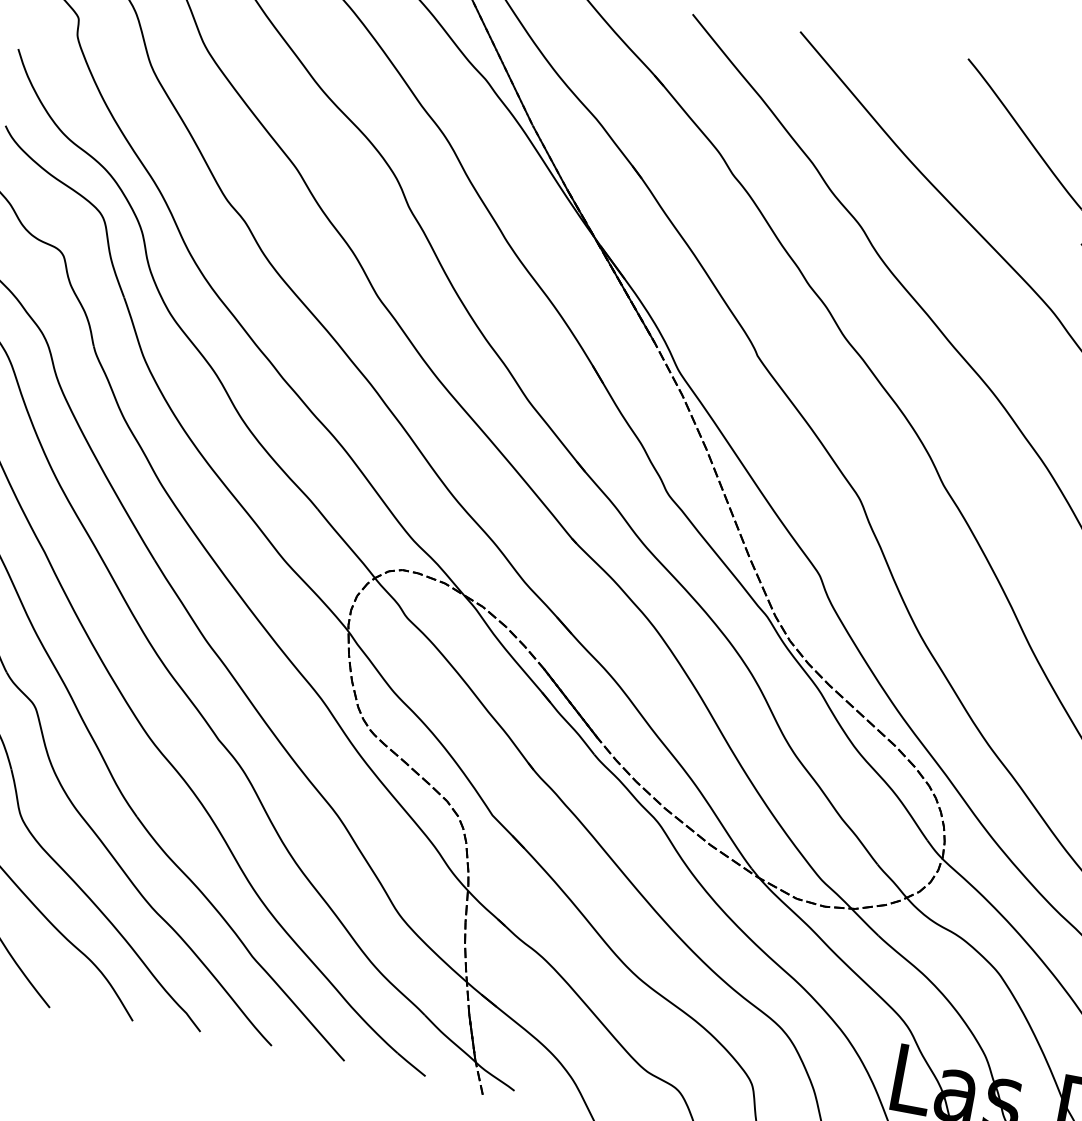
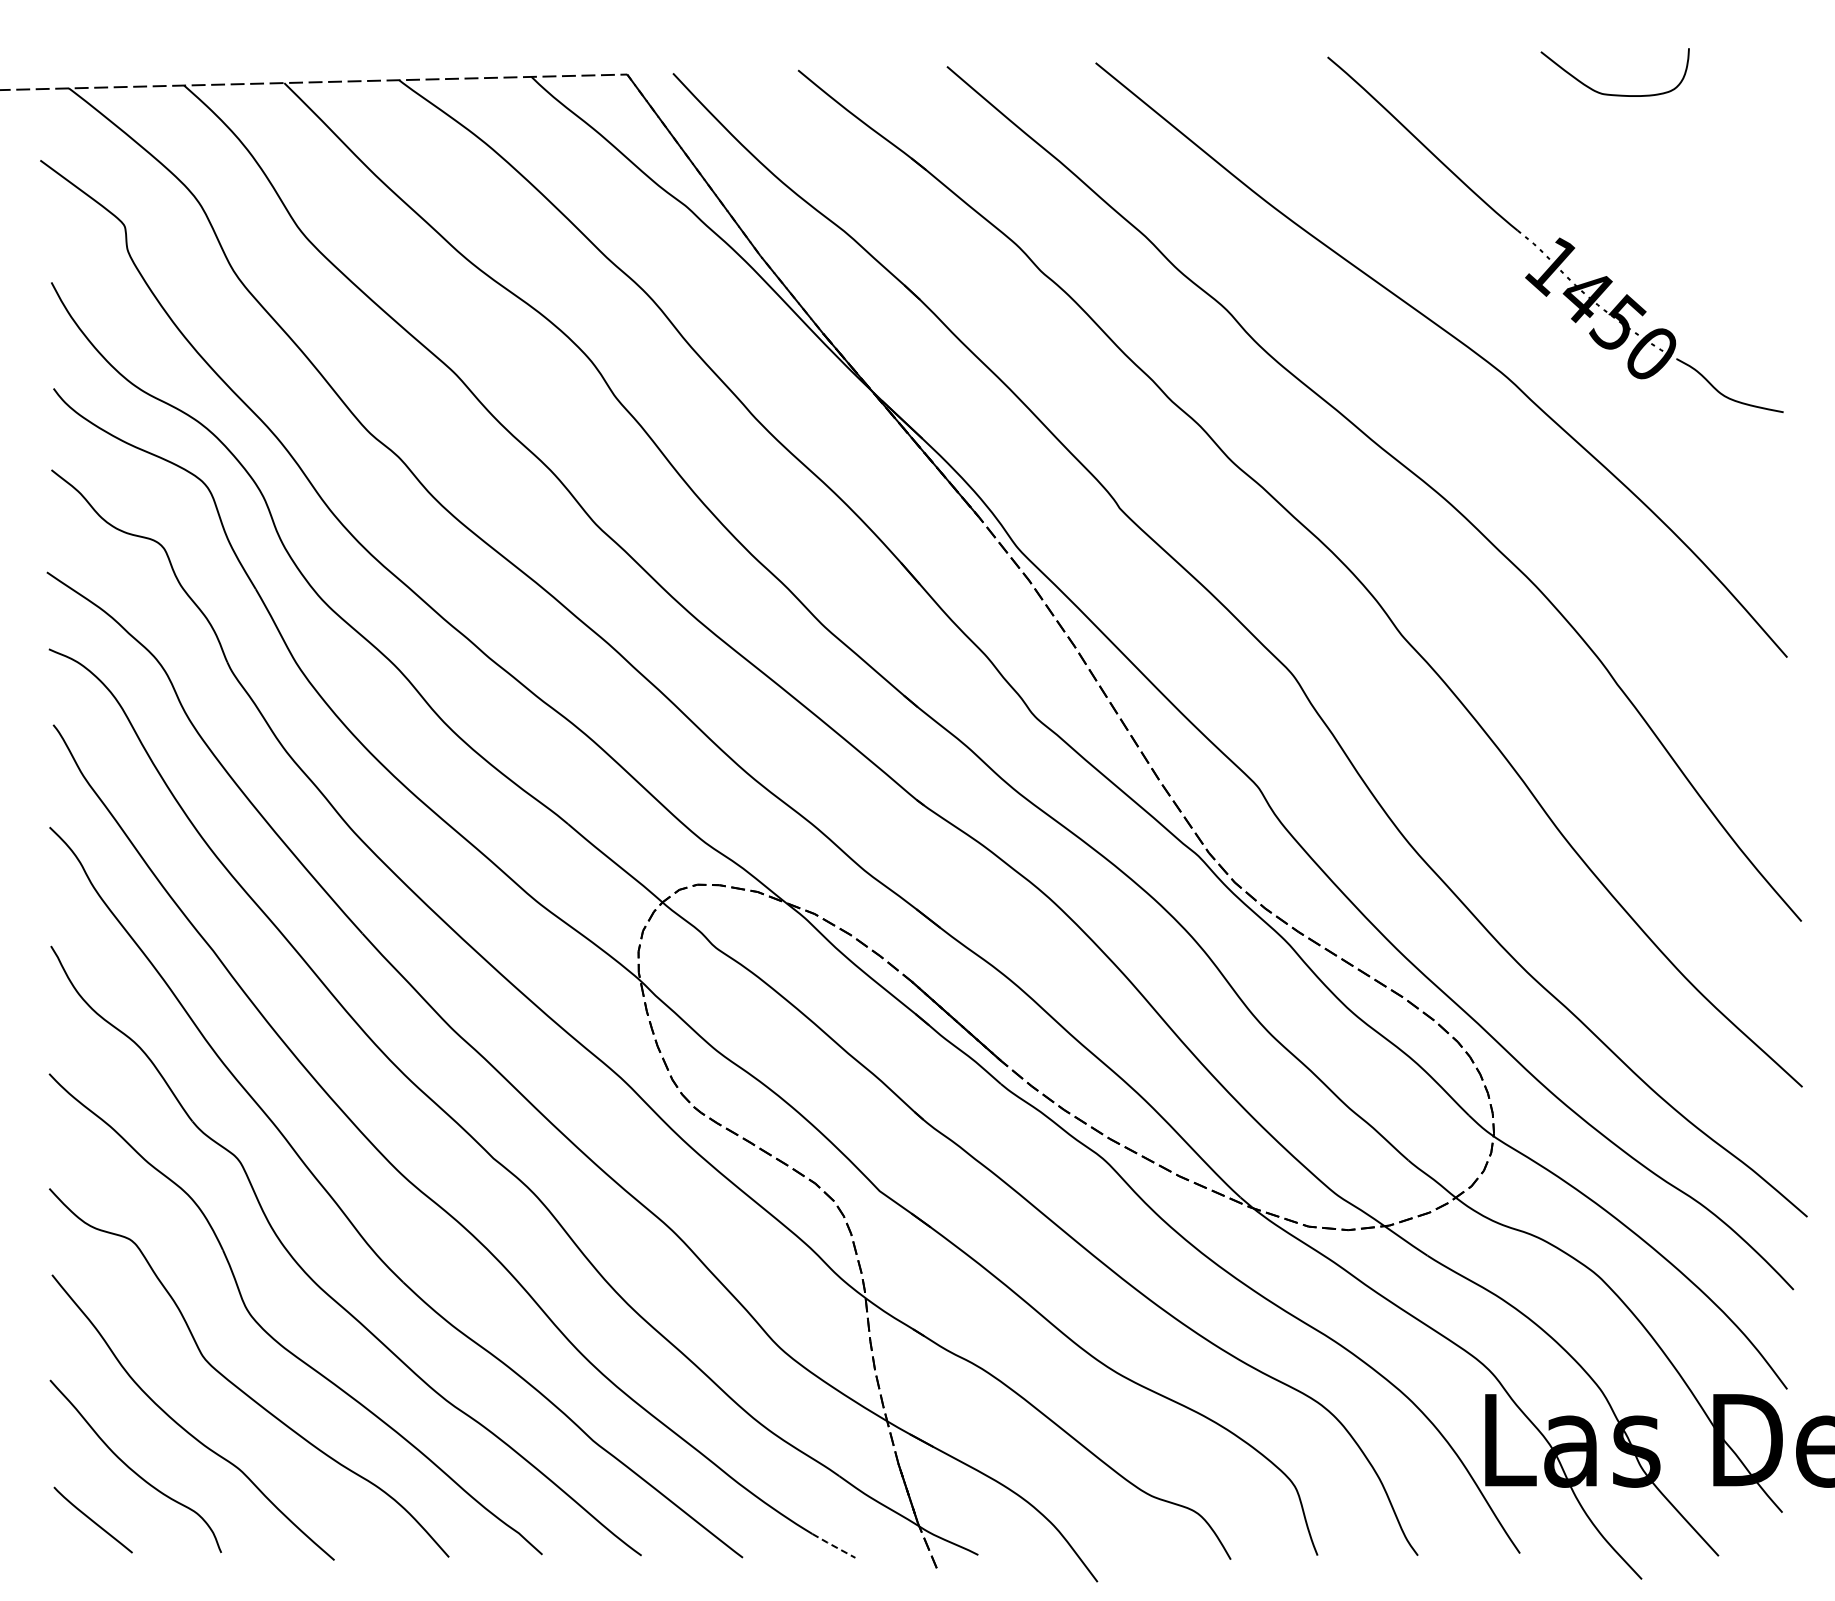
line: (411, 1065) -> (833, 1546), solid -> dashed

